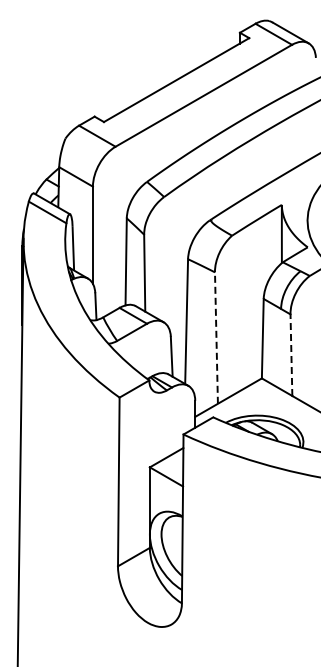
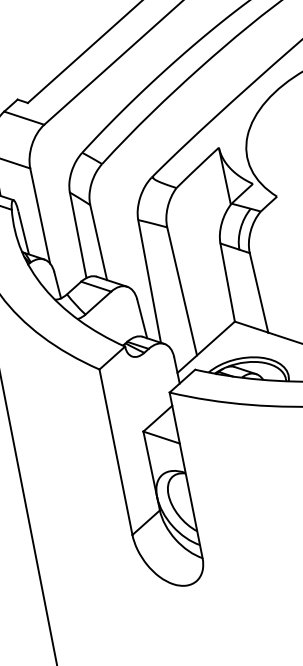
line: (216, 338) -> (182, 291), dashed -> solid
line: (291, 355) -> (259, 293), dashed -> solid

